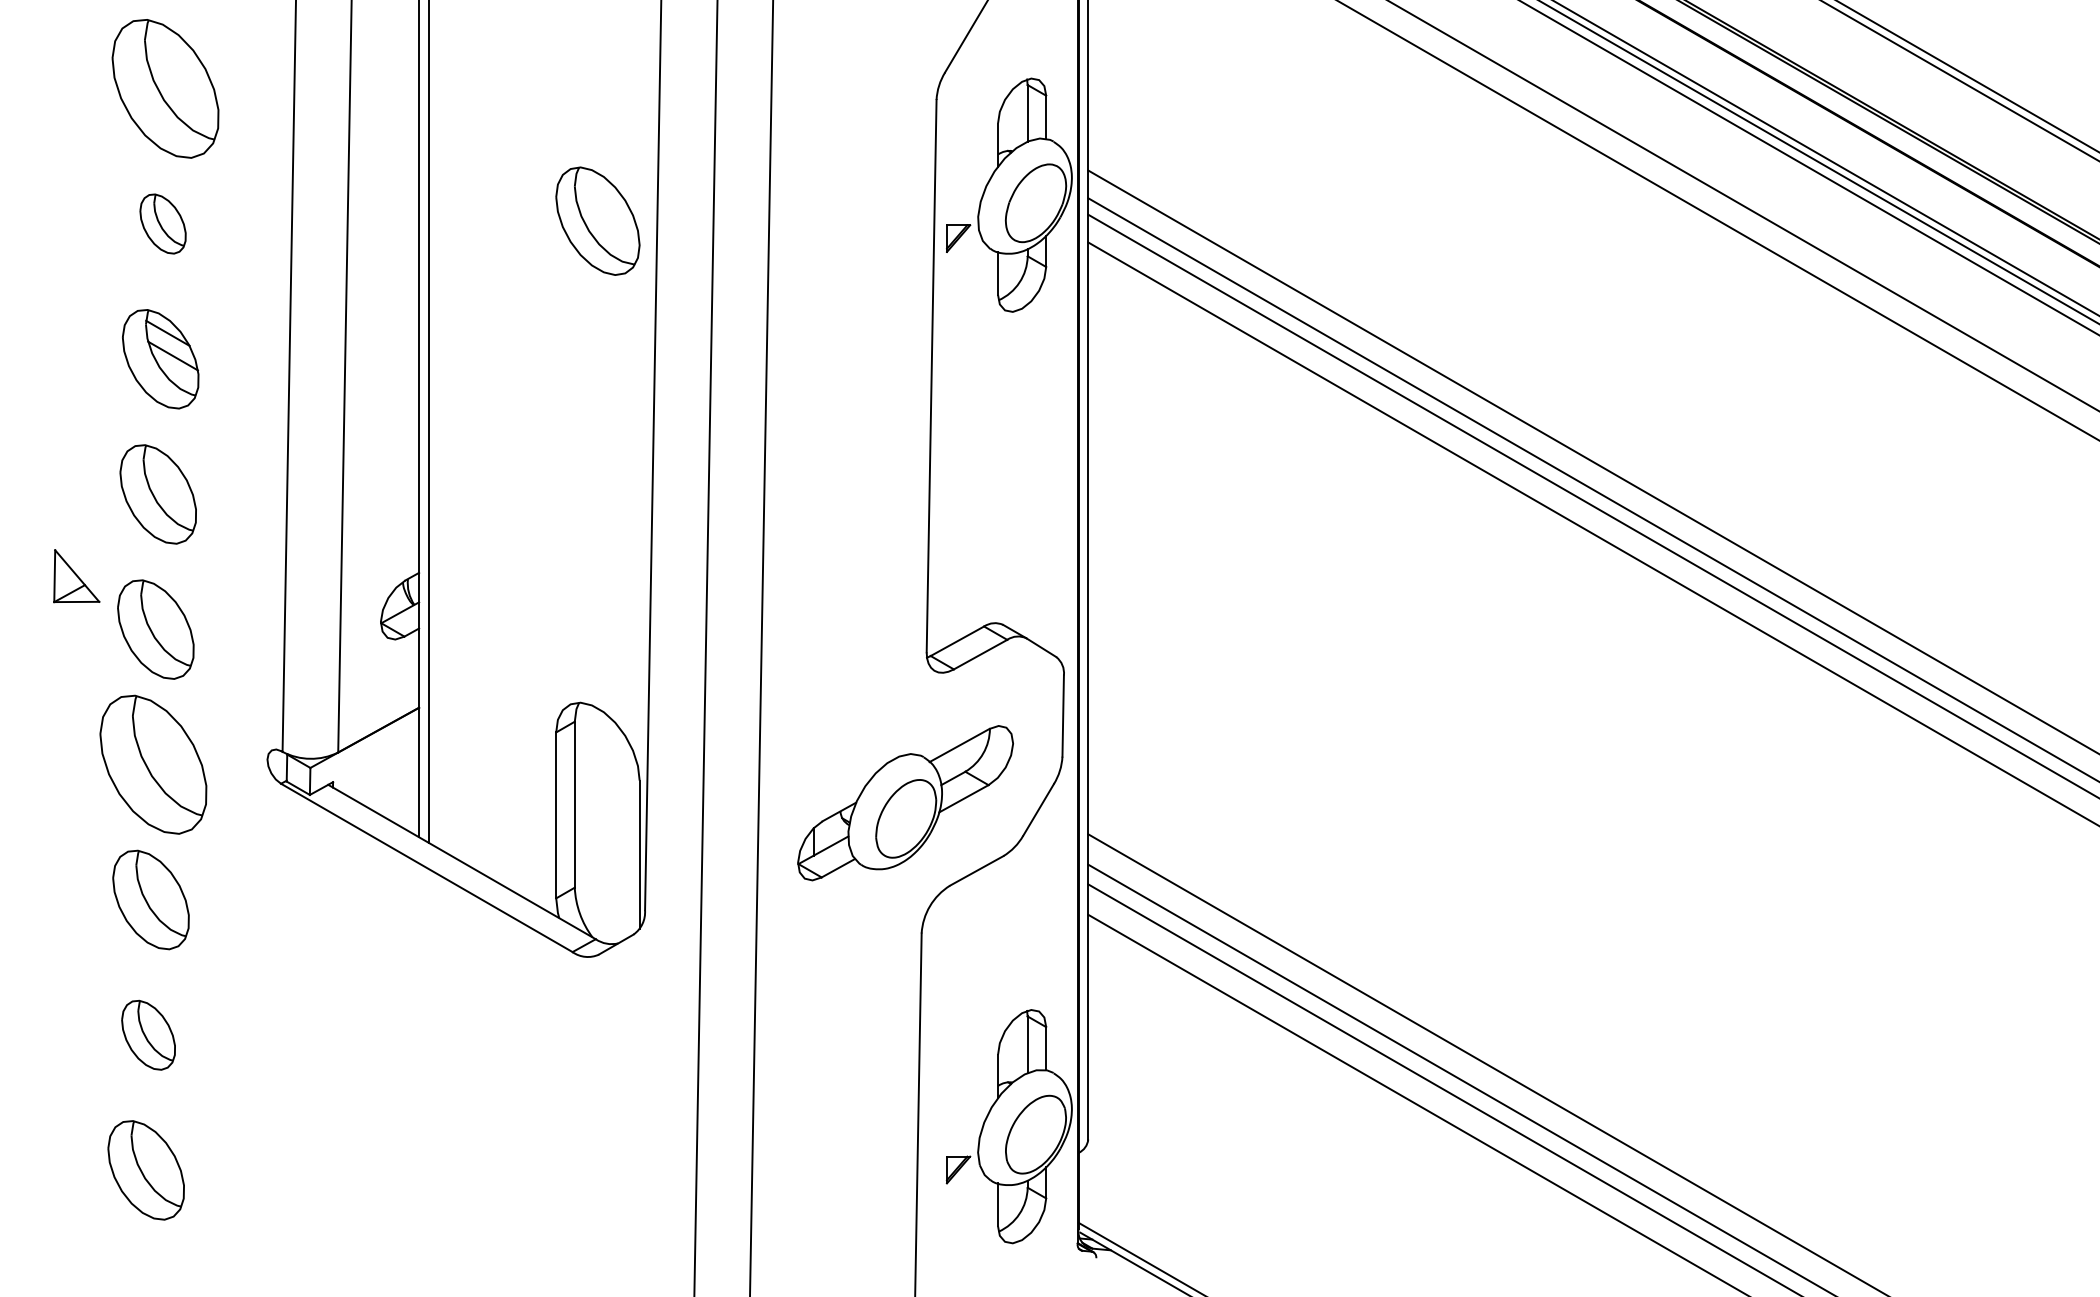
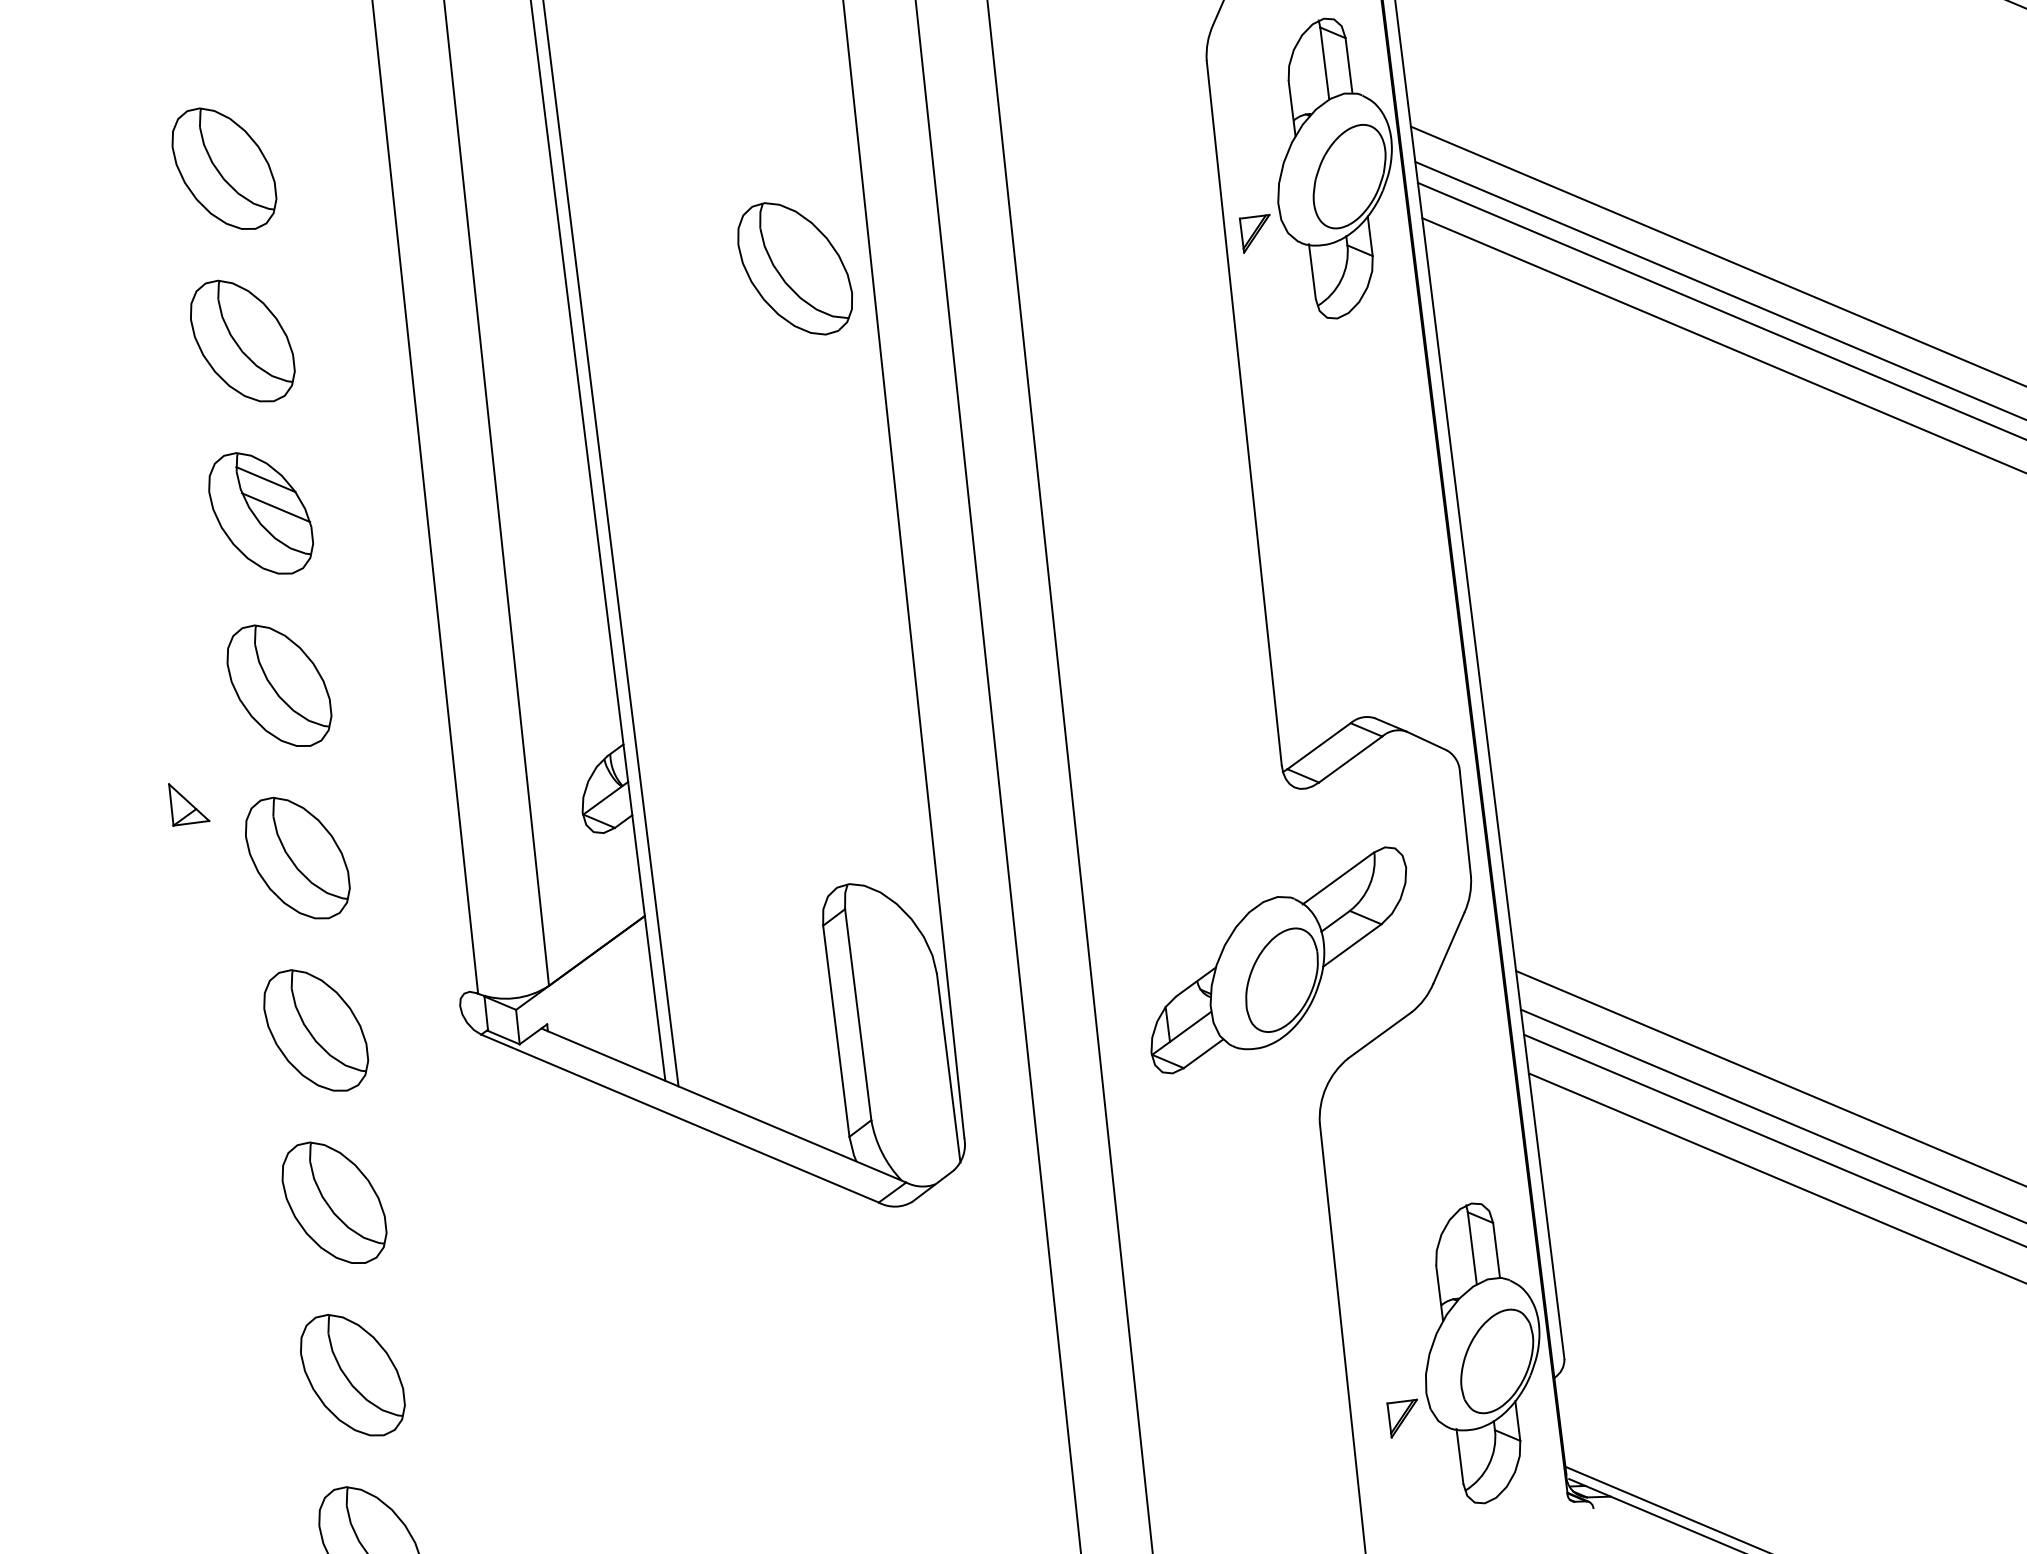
part: (165, 88) -> (224, 168), size x0.71
part: (162, 223) -> (241, 340), size x1.67
part: (77, 575) -> (189, 801), size x0.62
part: (153, 764) -> (315, 1030), size x0.71
part: (148, 1035) -> (352, 1375), size x1.43

